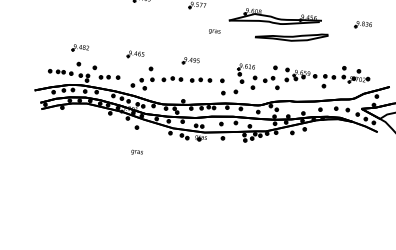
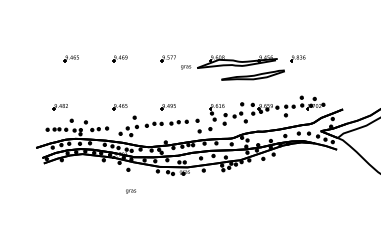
part: (362, 24) -> (297, 58), moved
text: (215, 32) -> (186, 67), moved
part: (79, 48) -> (59, 107), moved

